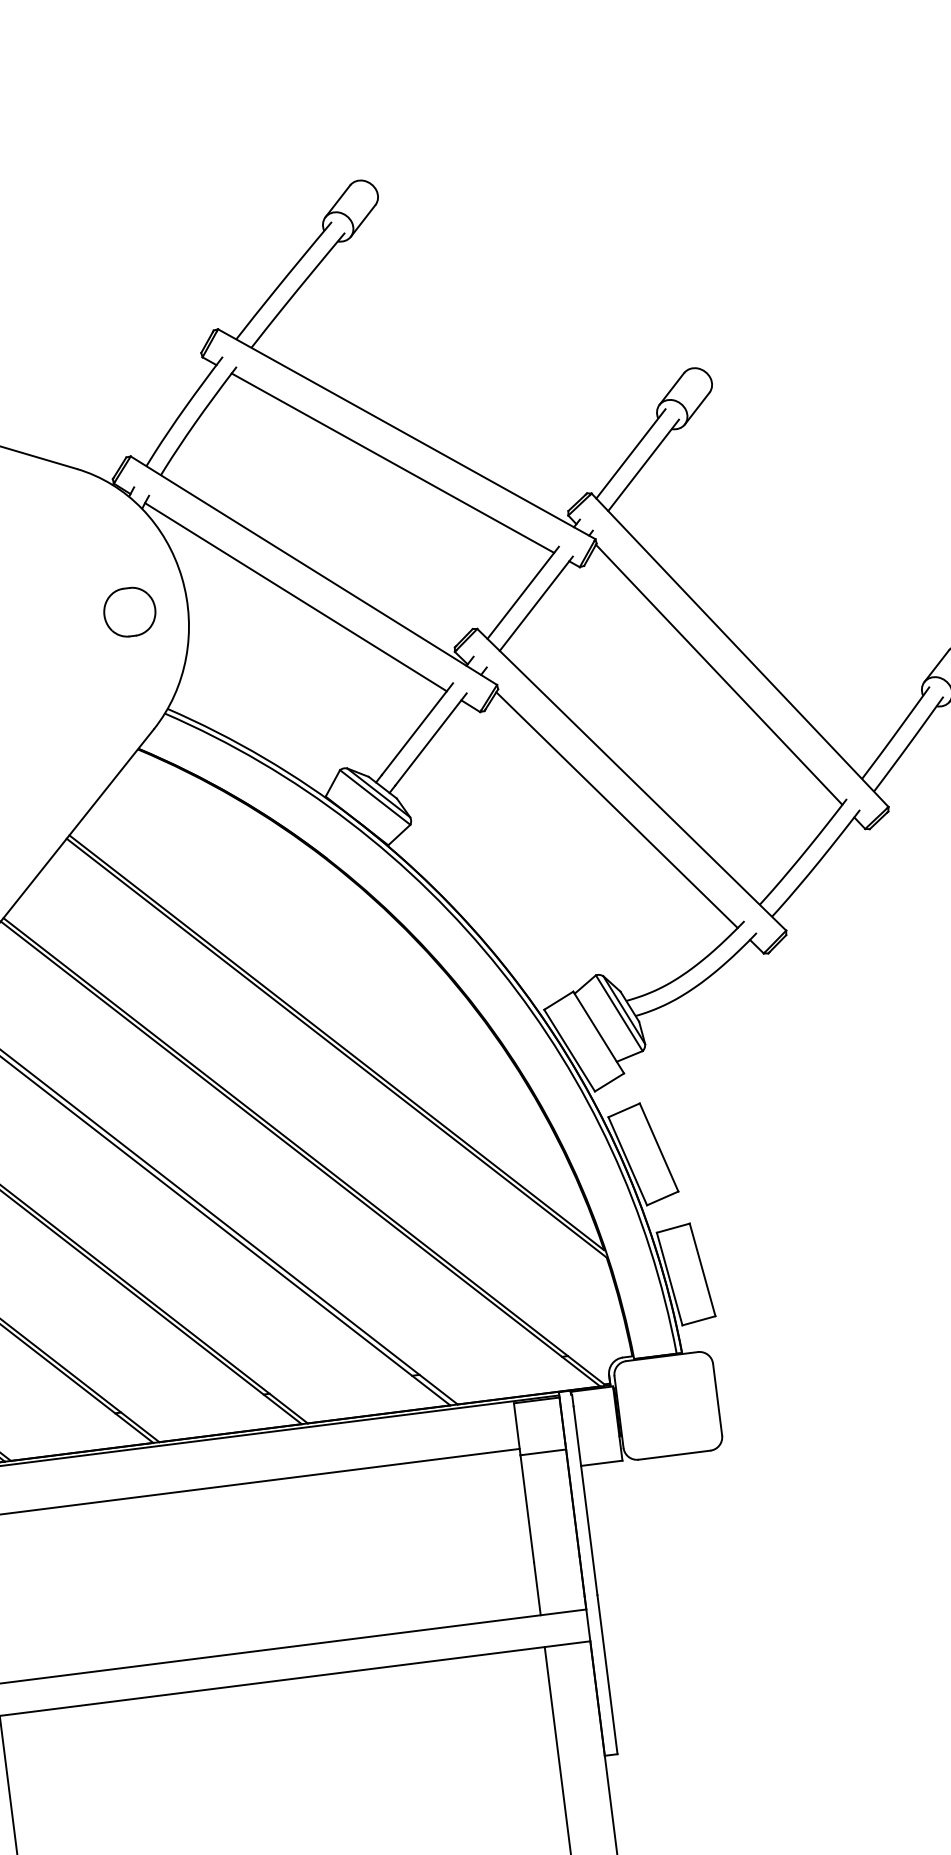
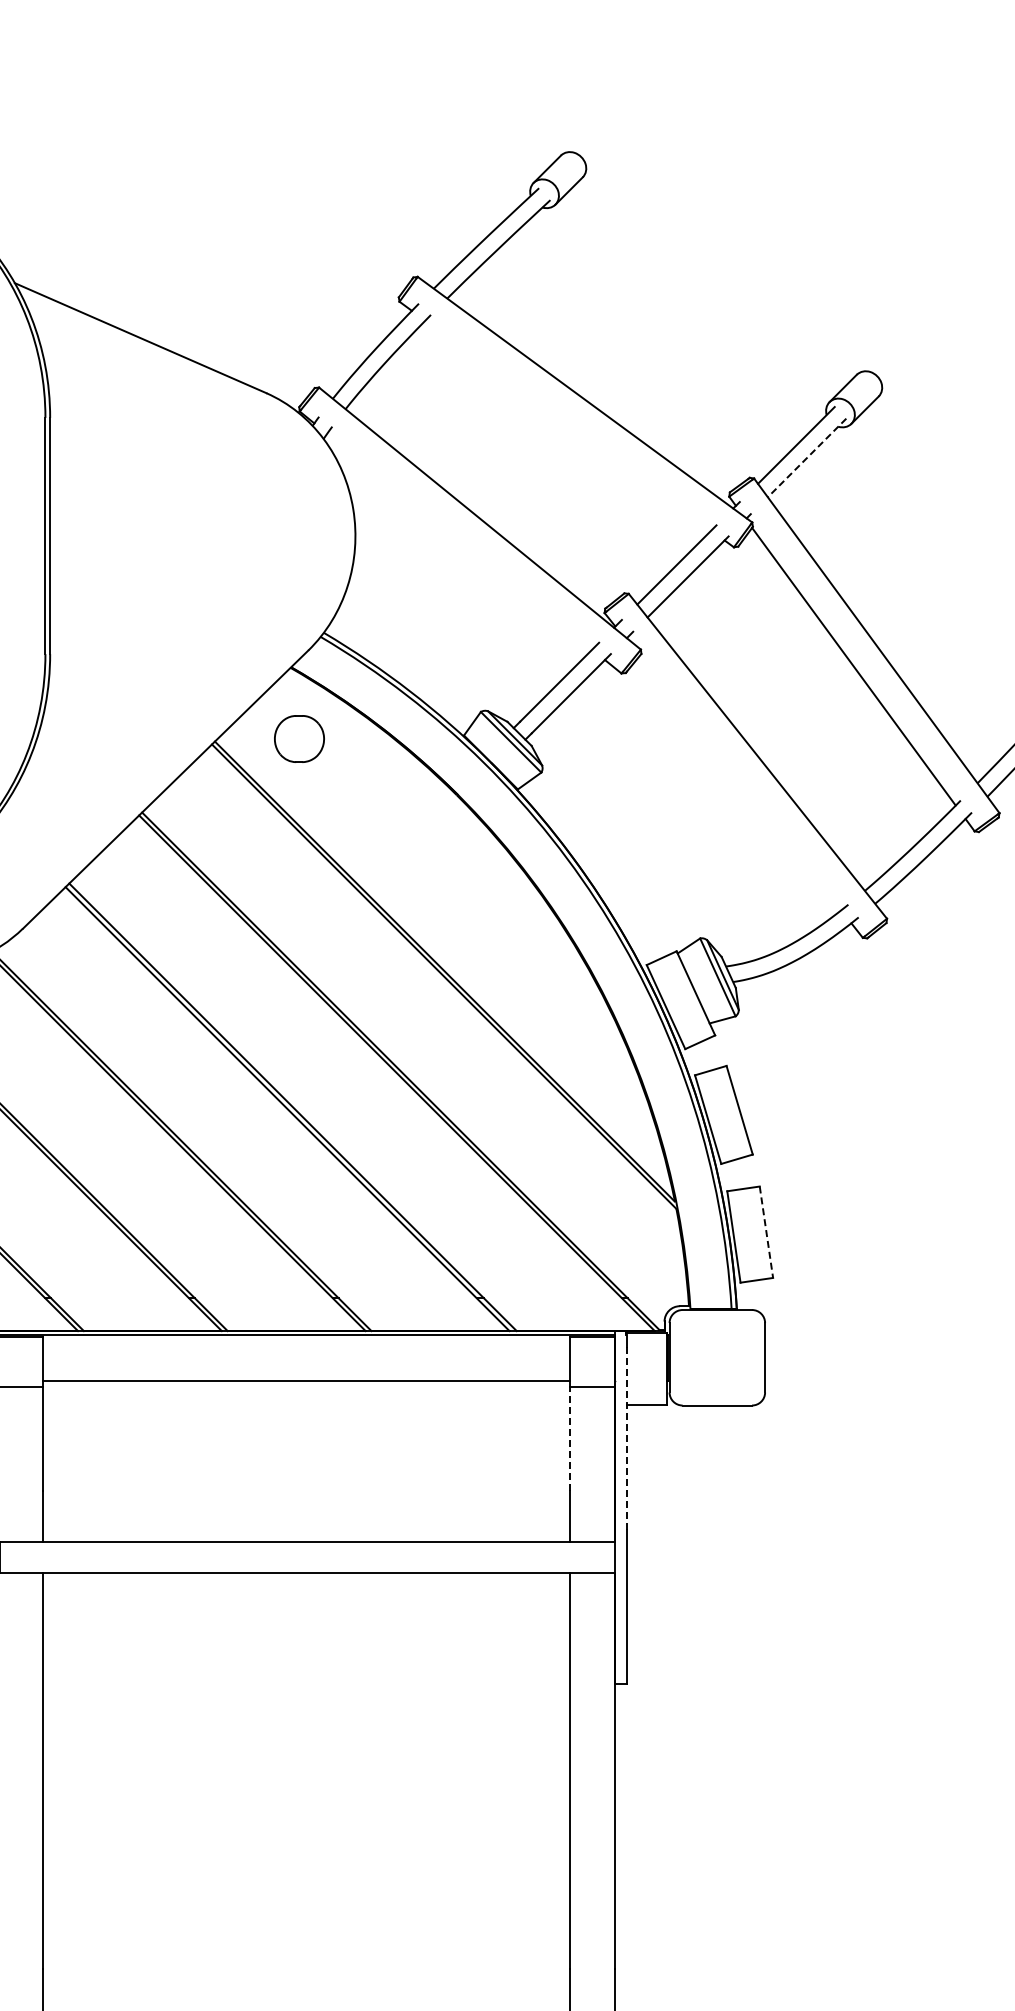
line: (393, 463) -> (568, 425), removed
line: (643, 464) -> (807, 457), solid -> dashed
line: (295, 596) -> (459, 541), removed
part: (129, 611) -> (299, 738), moved
line: (617, 810) -> (740, 783), removed
line: (702, 1270) -> (766, 1232), solid -> dashed
line: (584, 1500) -> (626, 1437), solid -> dashed
line: (527, 1508) -> (570, 1438), solid -> dashed

